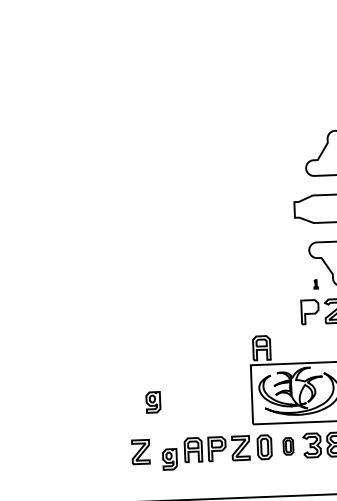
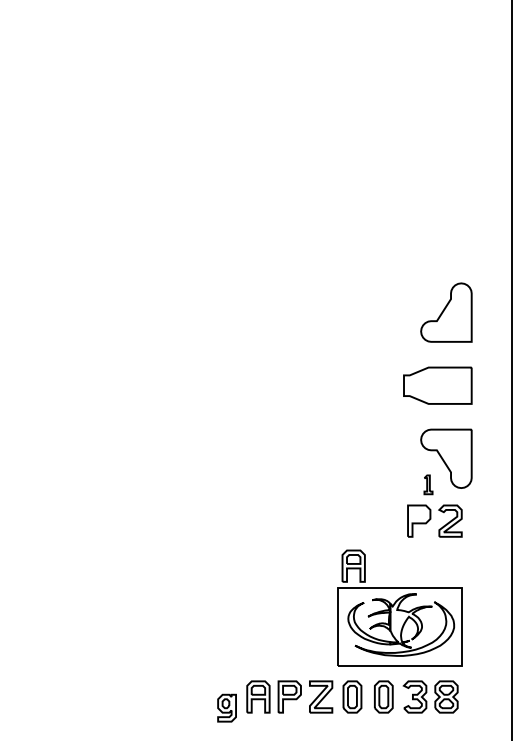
part: (316, 284) -> (428, 484), size x1.67
part: (152, 401) -> (207, 631), removed
part: (288, 446) -> (383, 696), size x1.43
part: (141, 451) -> (189, 696), removed

